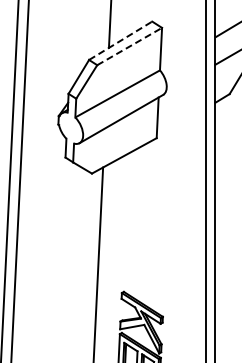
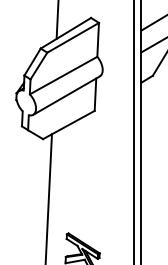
line: (120, 40) -> (65, 33), dashed -> solid
line: (130, 46) -> (73, 37), dashed -> solid

